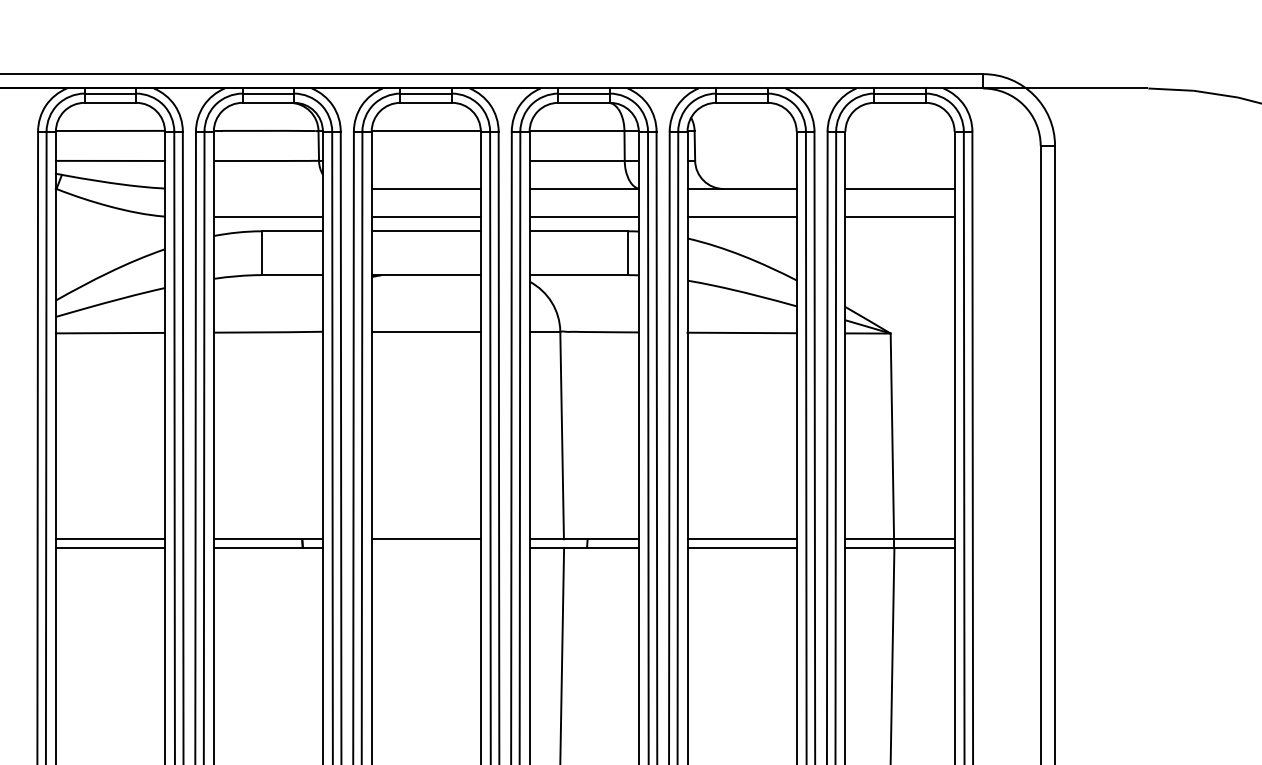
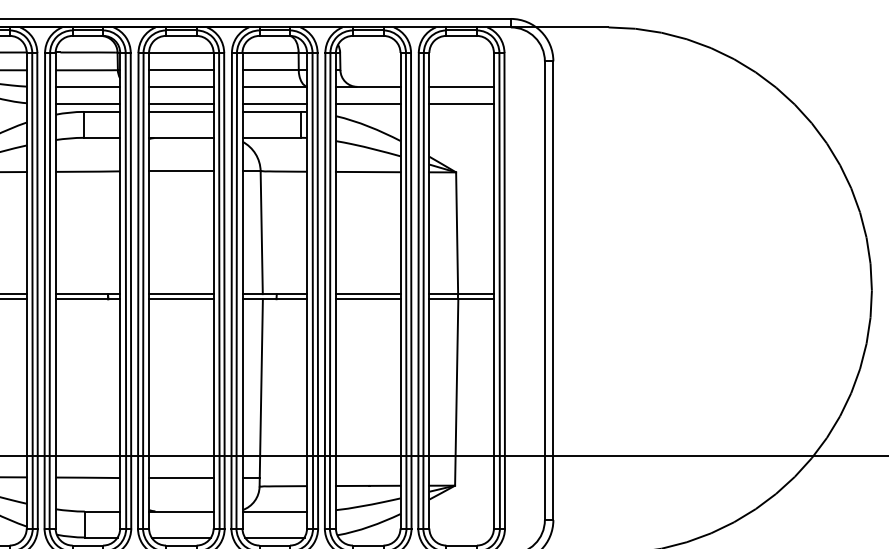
line: (426, 161) -> (181, 70), added
line: (267, 188) -> (87, 86), added
line: (426, 548) -> (181, 299), added

